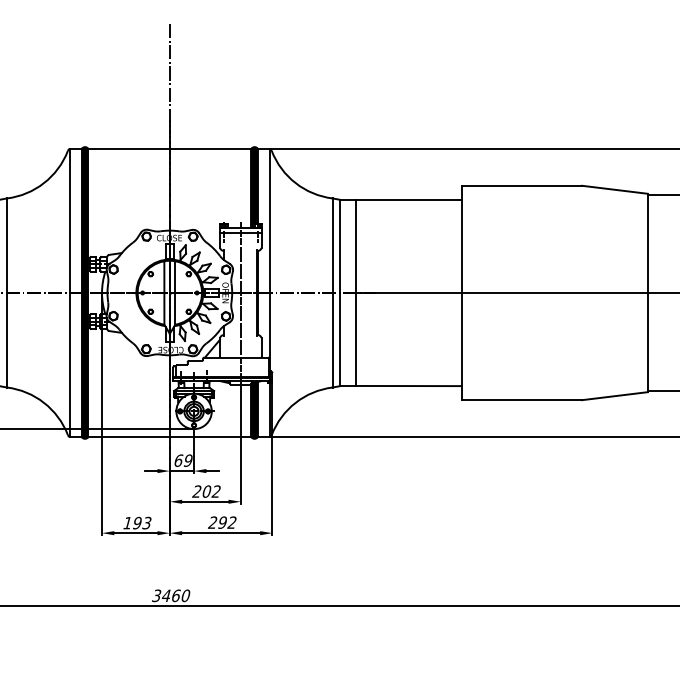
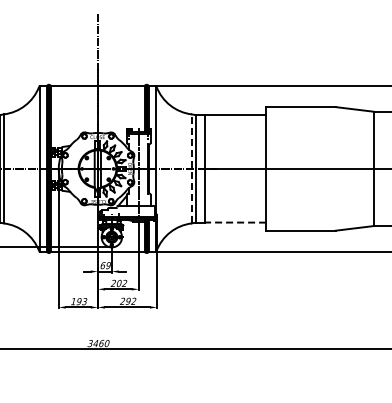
line: (332, 292) -> (191, 168), solid -> dashed
line: (408, 385) -> (235, 222), solid -> dashed

